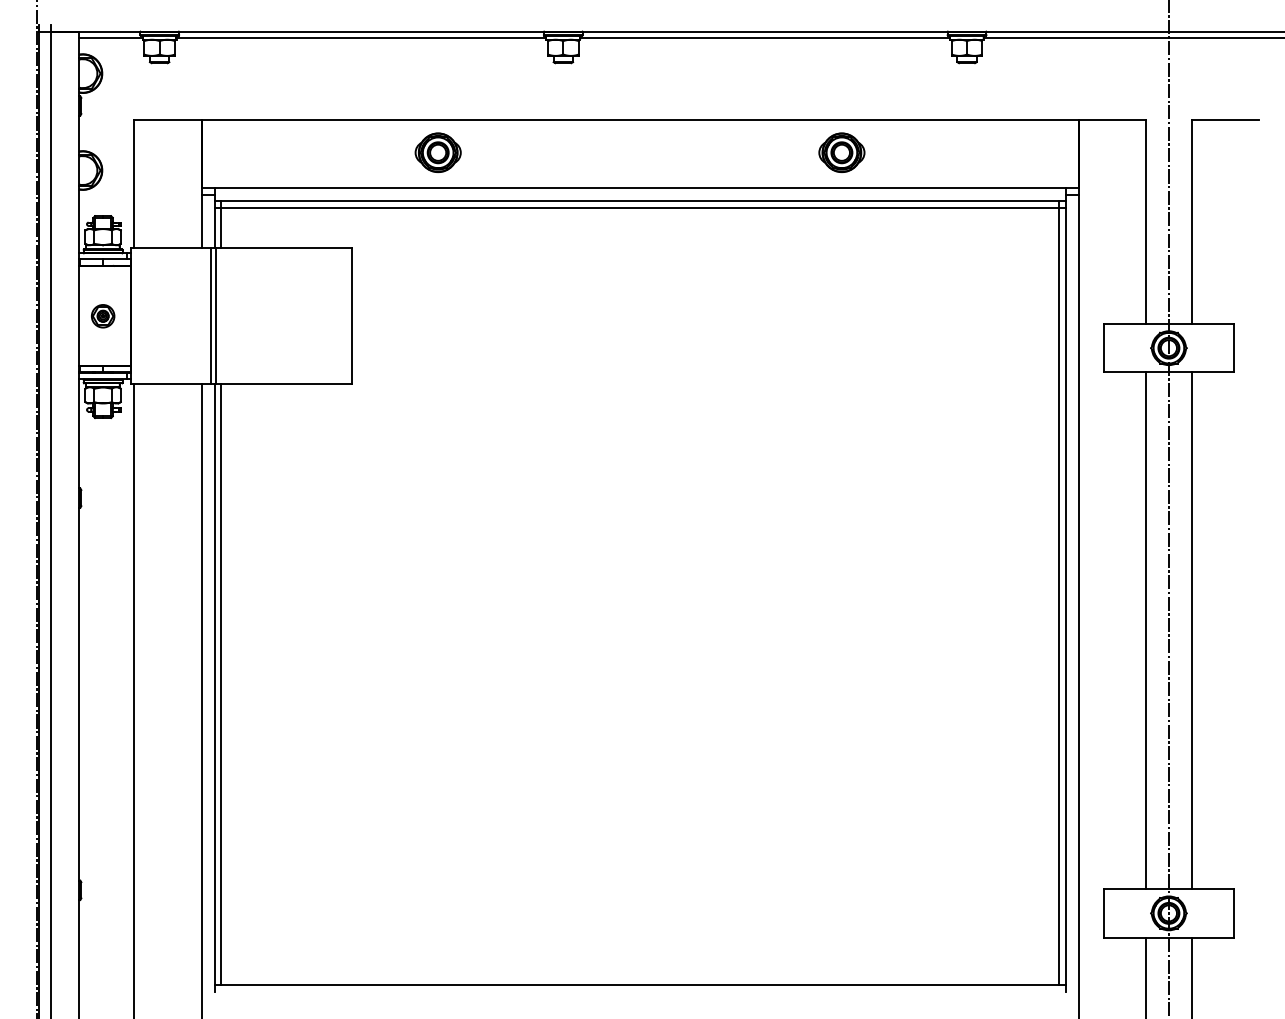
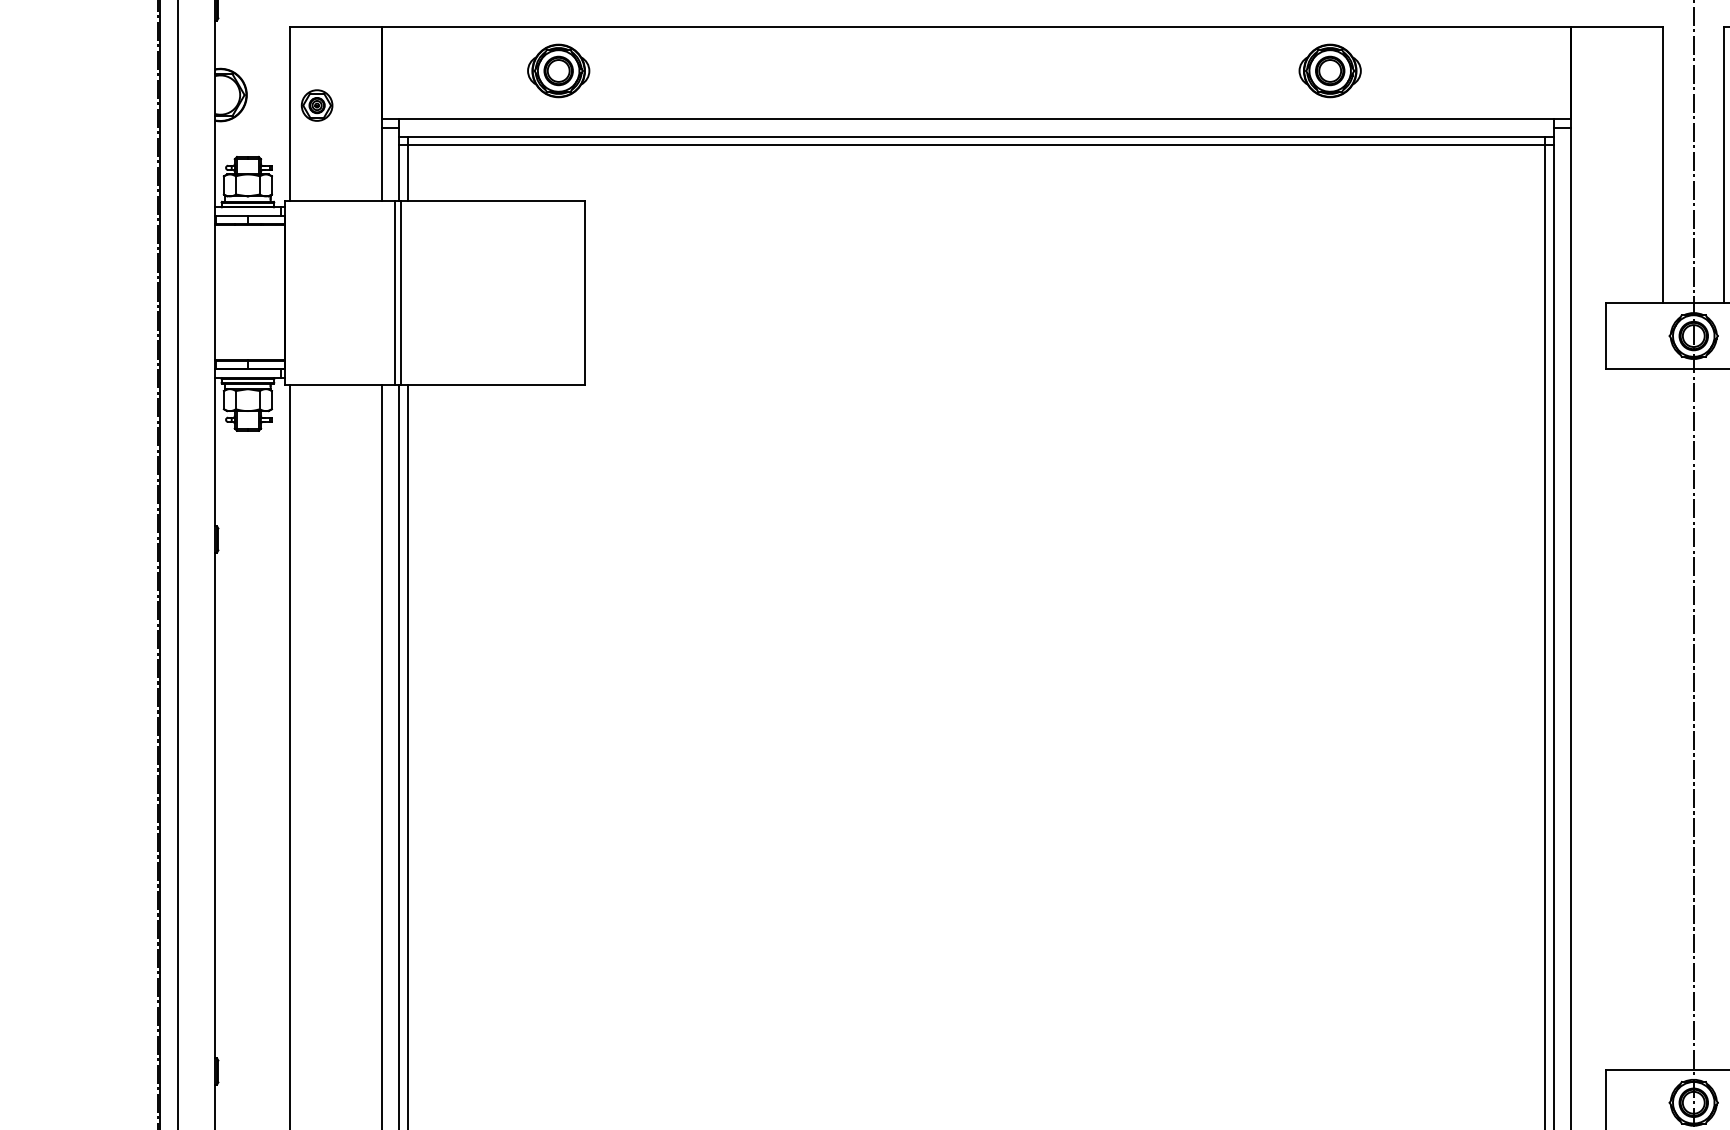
part: (437, 152) -> (557, 70), moved
part: (841, 152) -> (1329, 70), moved
part: (103, 316) -> (317, 105), moved
line: (1146, 630) -> (1663, 719), removed
line: (1191, 630) -> (1724, 719), removed

